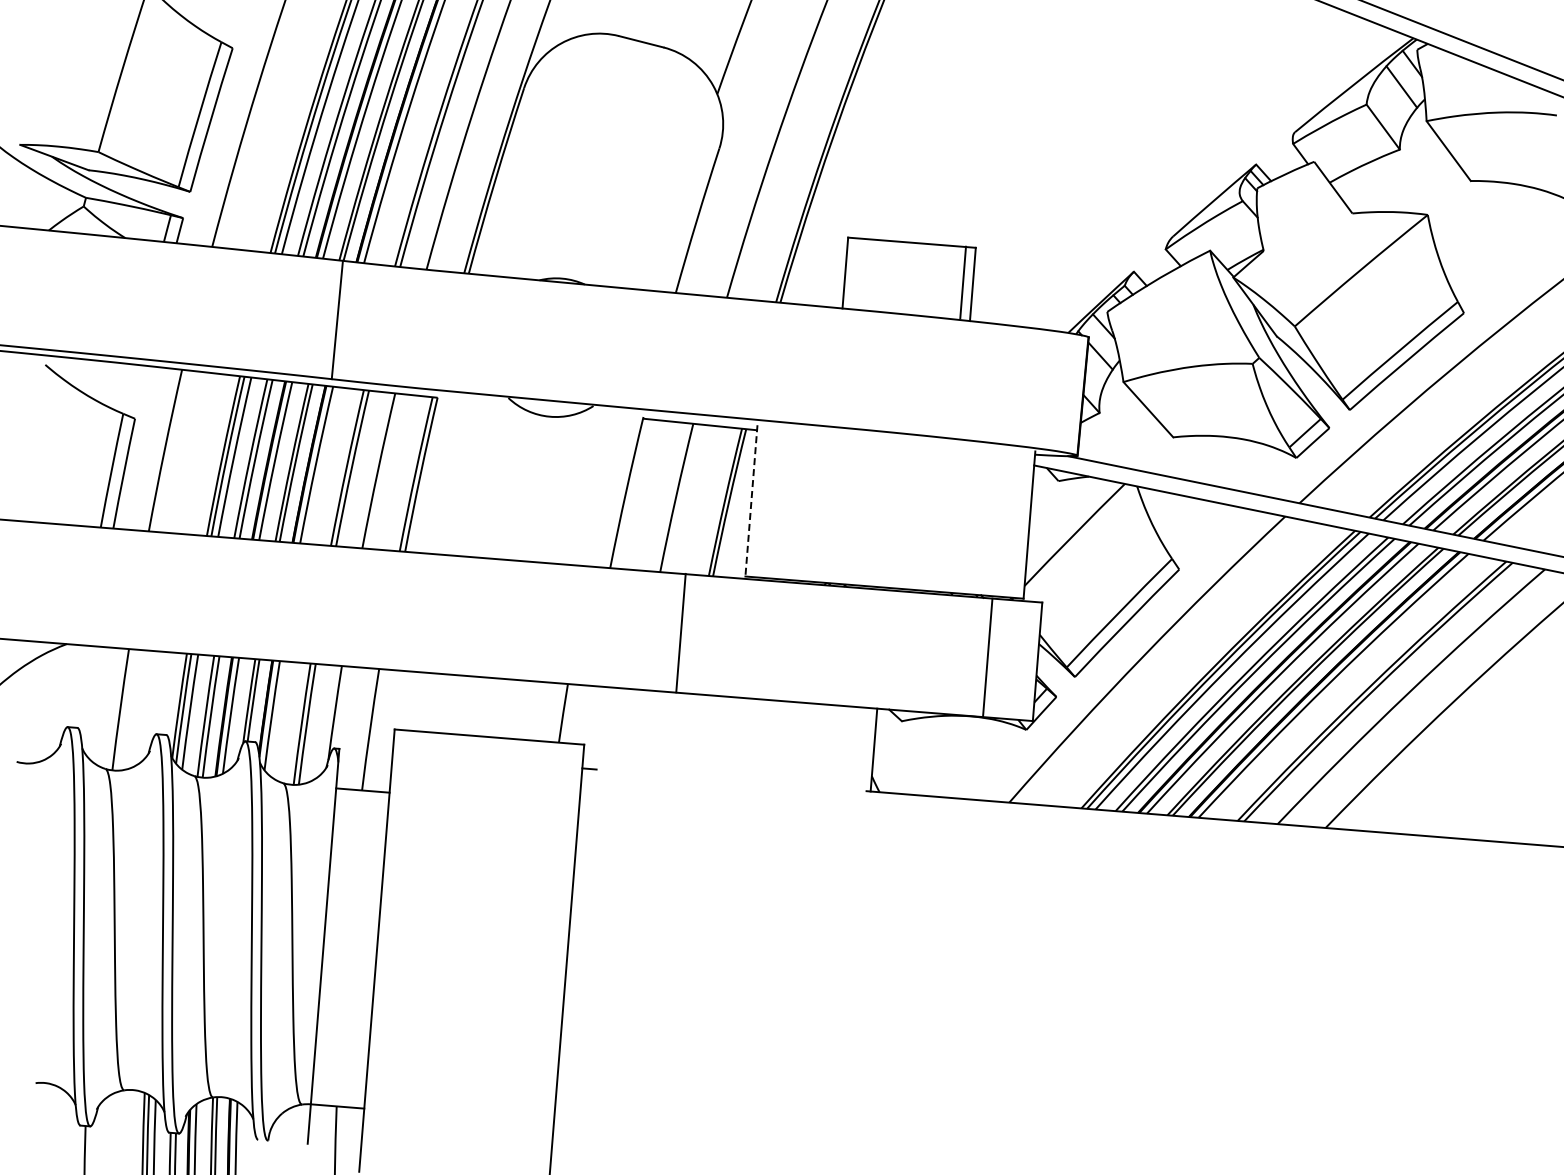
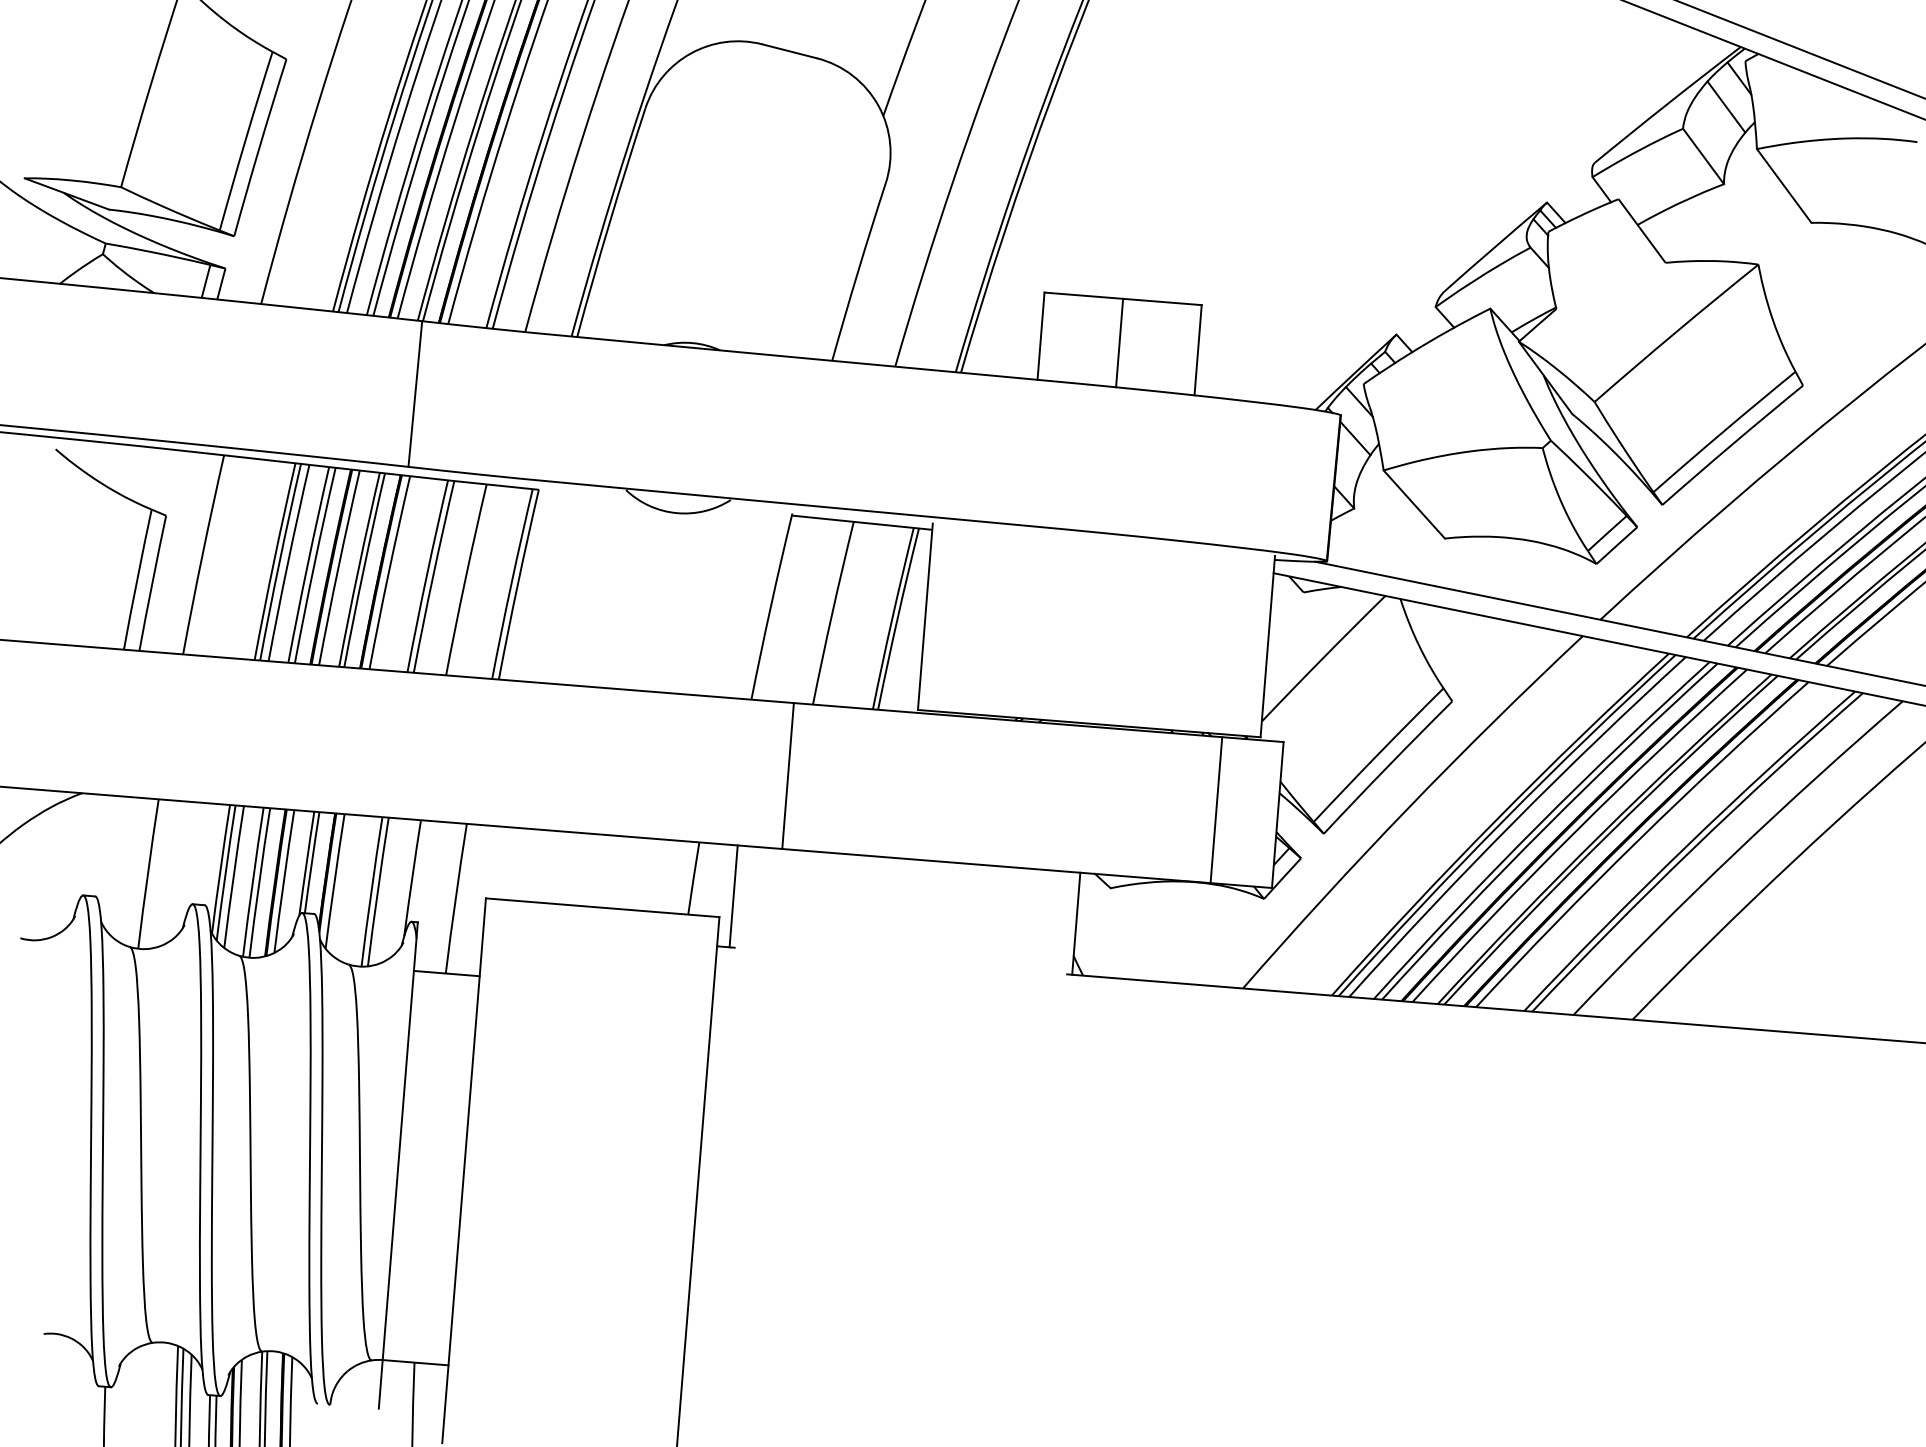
line: (963, 282) -> (1120, 342), moved
line: (751, 500) -> (925, 616), dashed -> solid
line: (680, 632) -> (787, 775), moved
line: (595, 727) -> (733, 895), added

